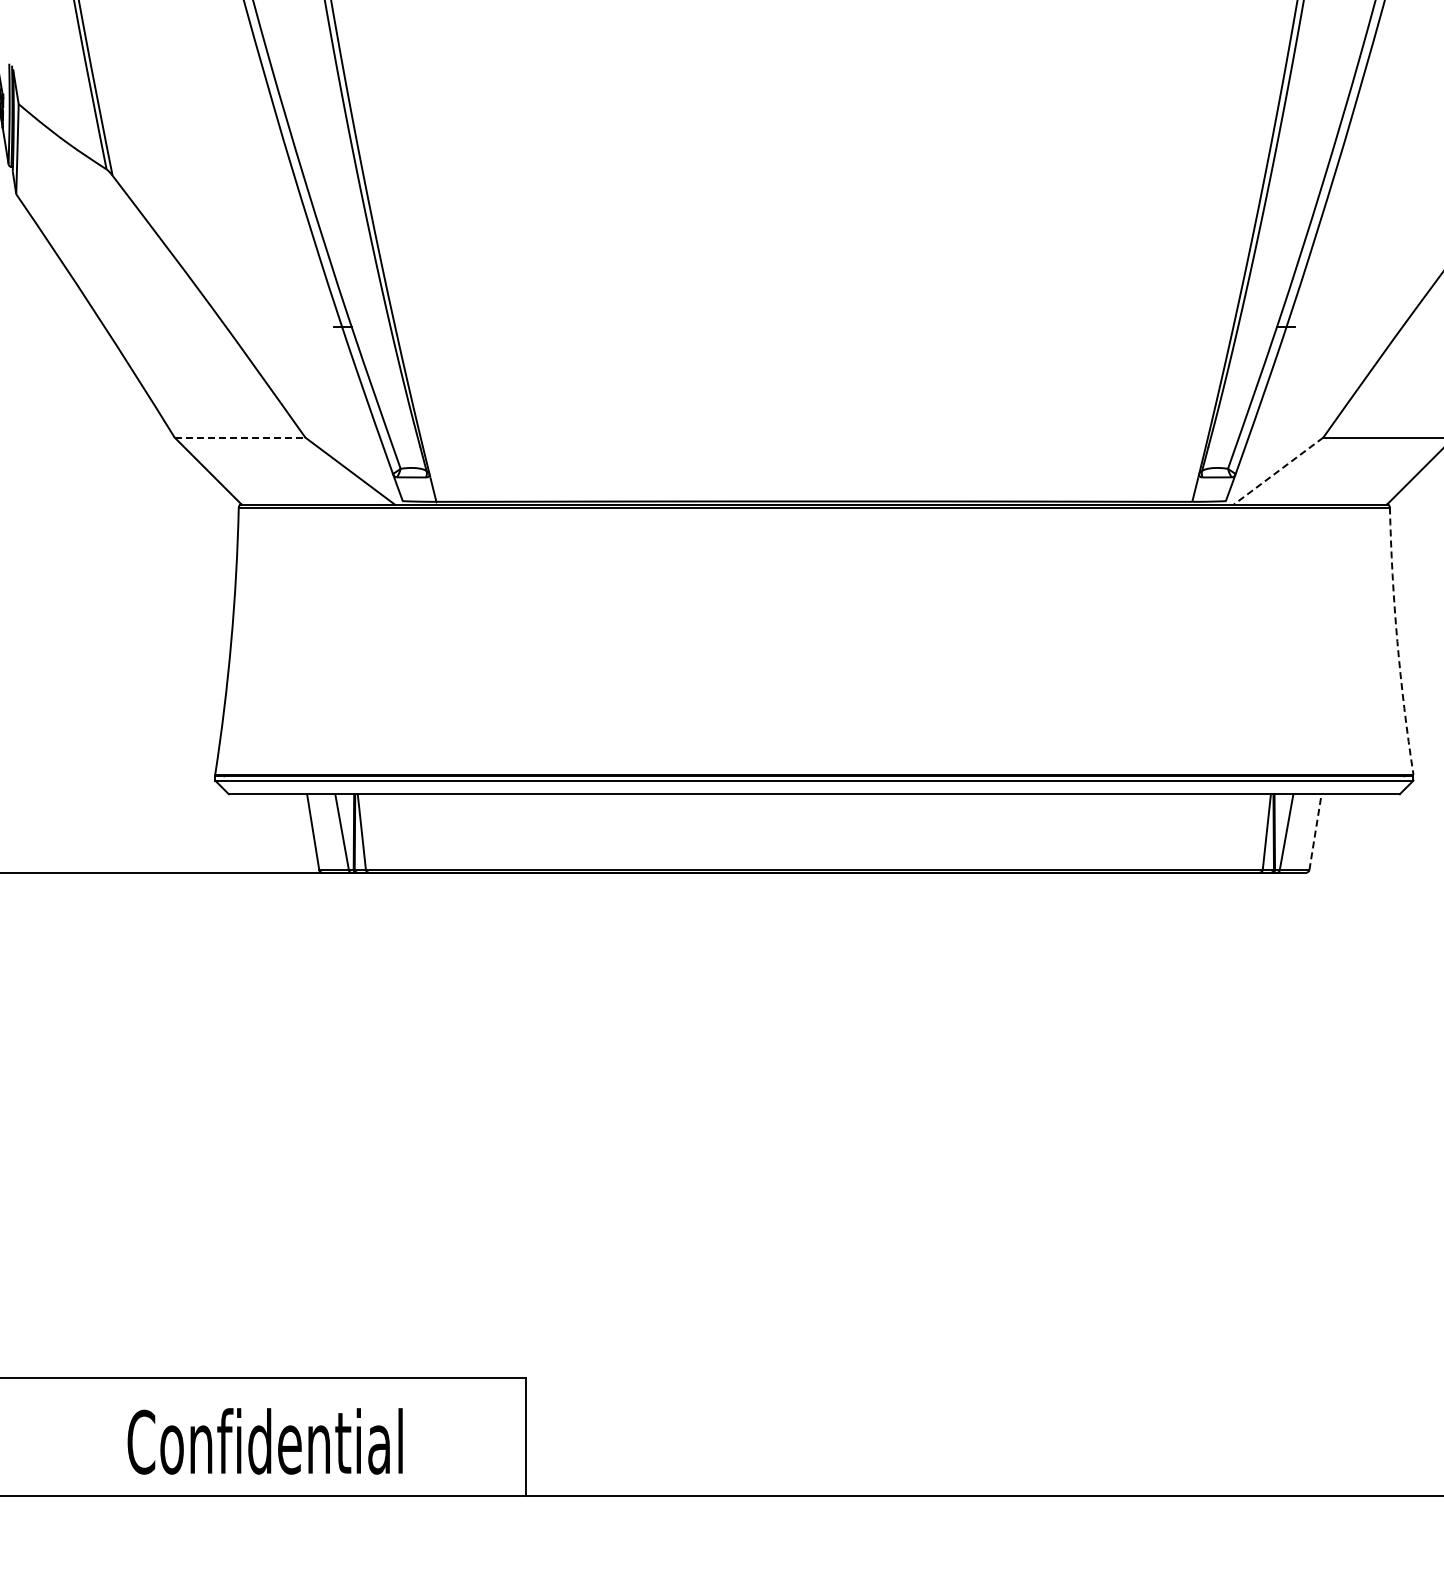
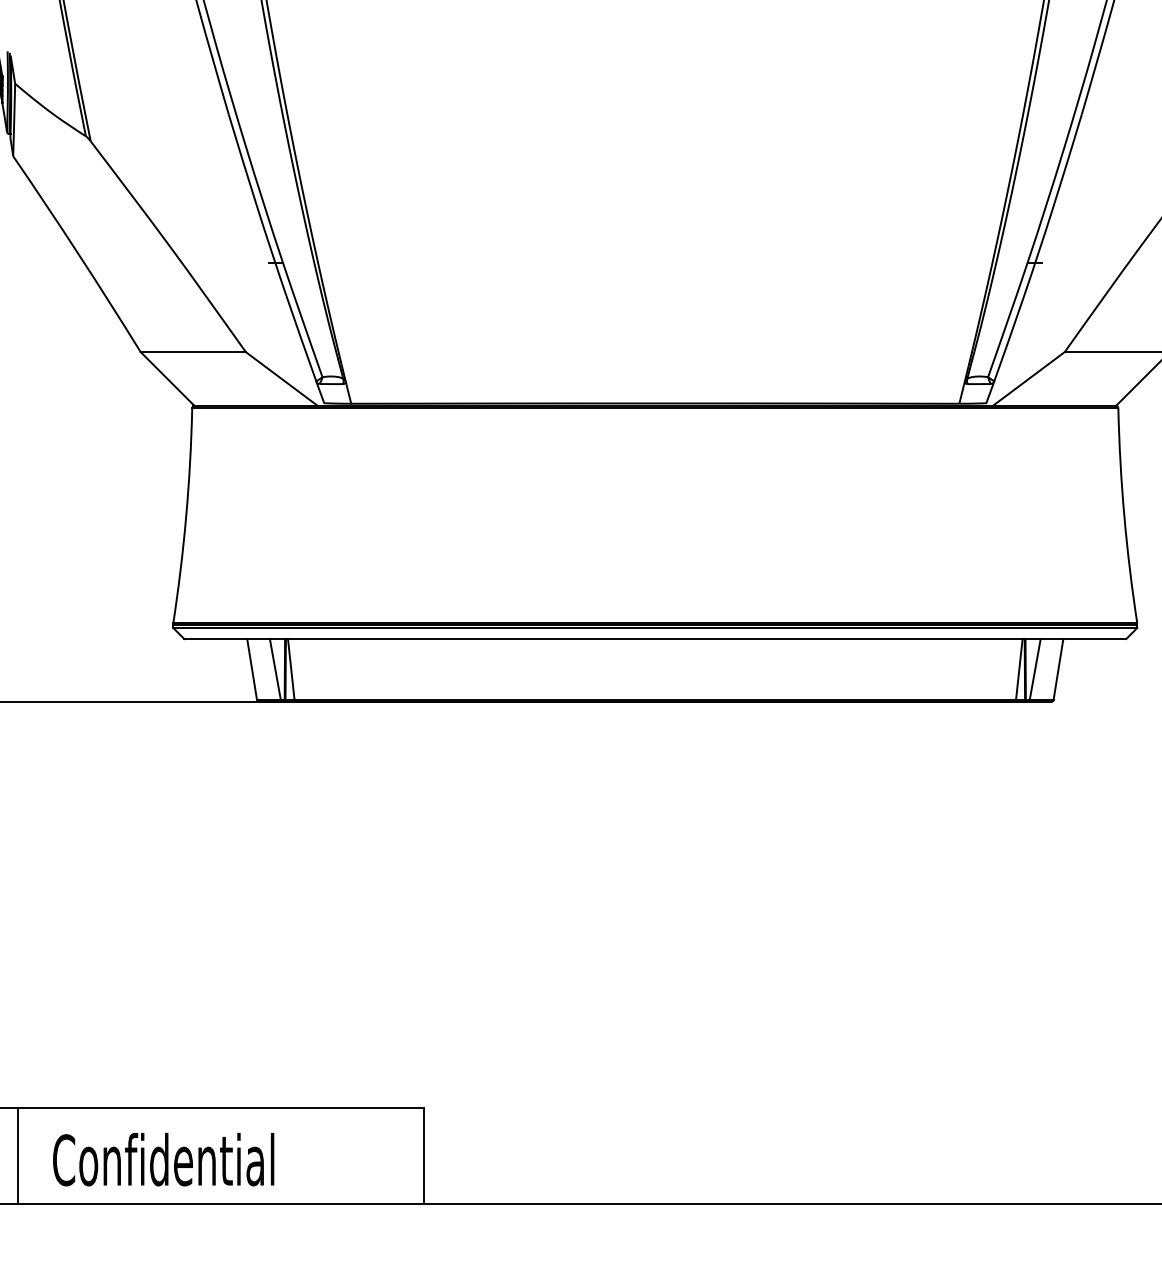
line: (240, 437) -> (193, 351), dashed -> solid
line: (1278, 471) -> (1028, 379), dashed -> solid
arc: (1397, 641) -> (1124, 516), dashed -> solid
line: (1315, 831) -> (1058, 668), dashed -> solid
line: (22, 1436) -> (18, 1155), added
text: (264, 1441) -> (163, 1159), moved

